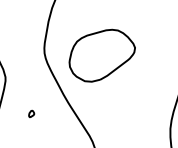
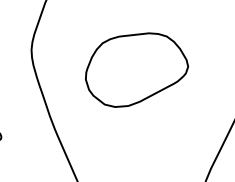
part: (101, 55) -> (135, 69), moved

